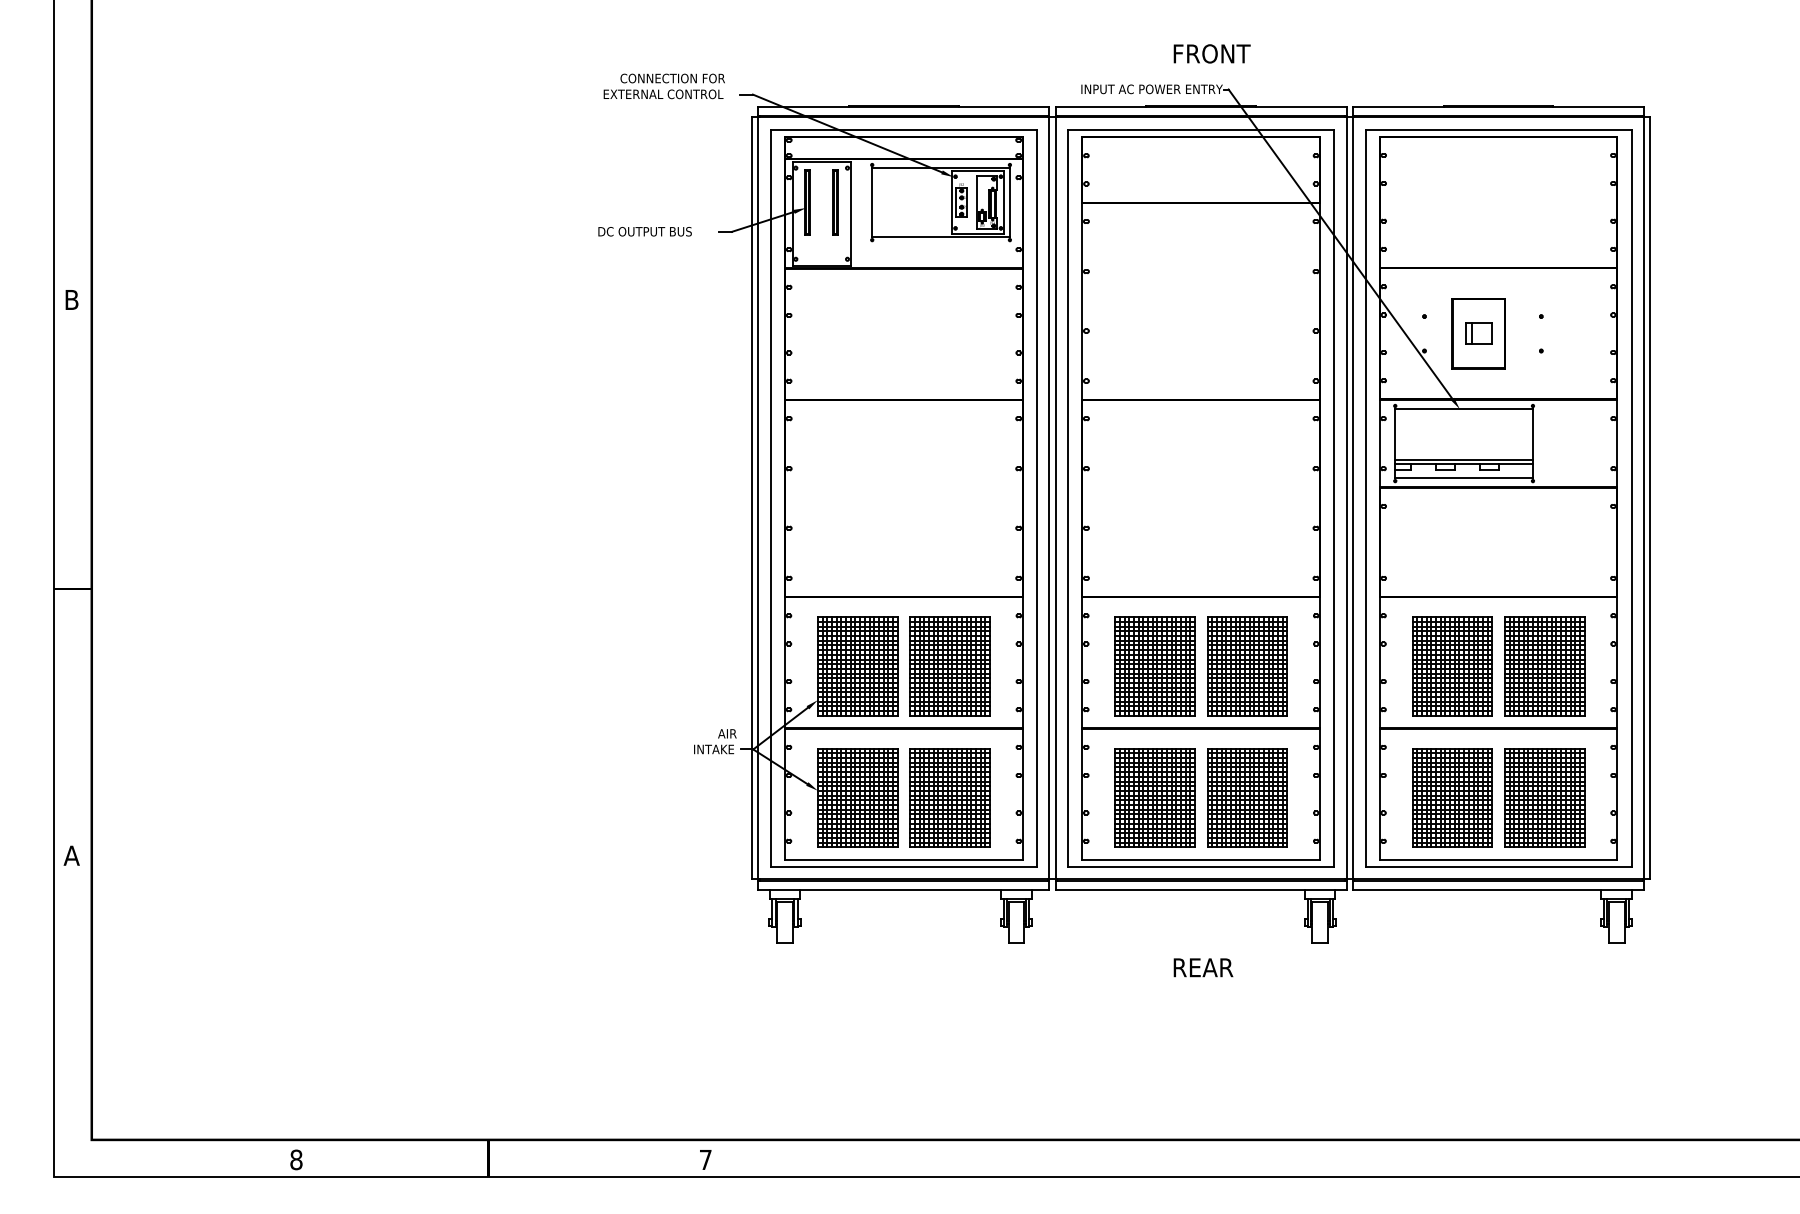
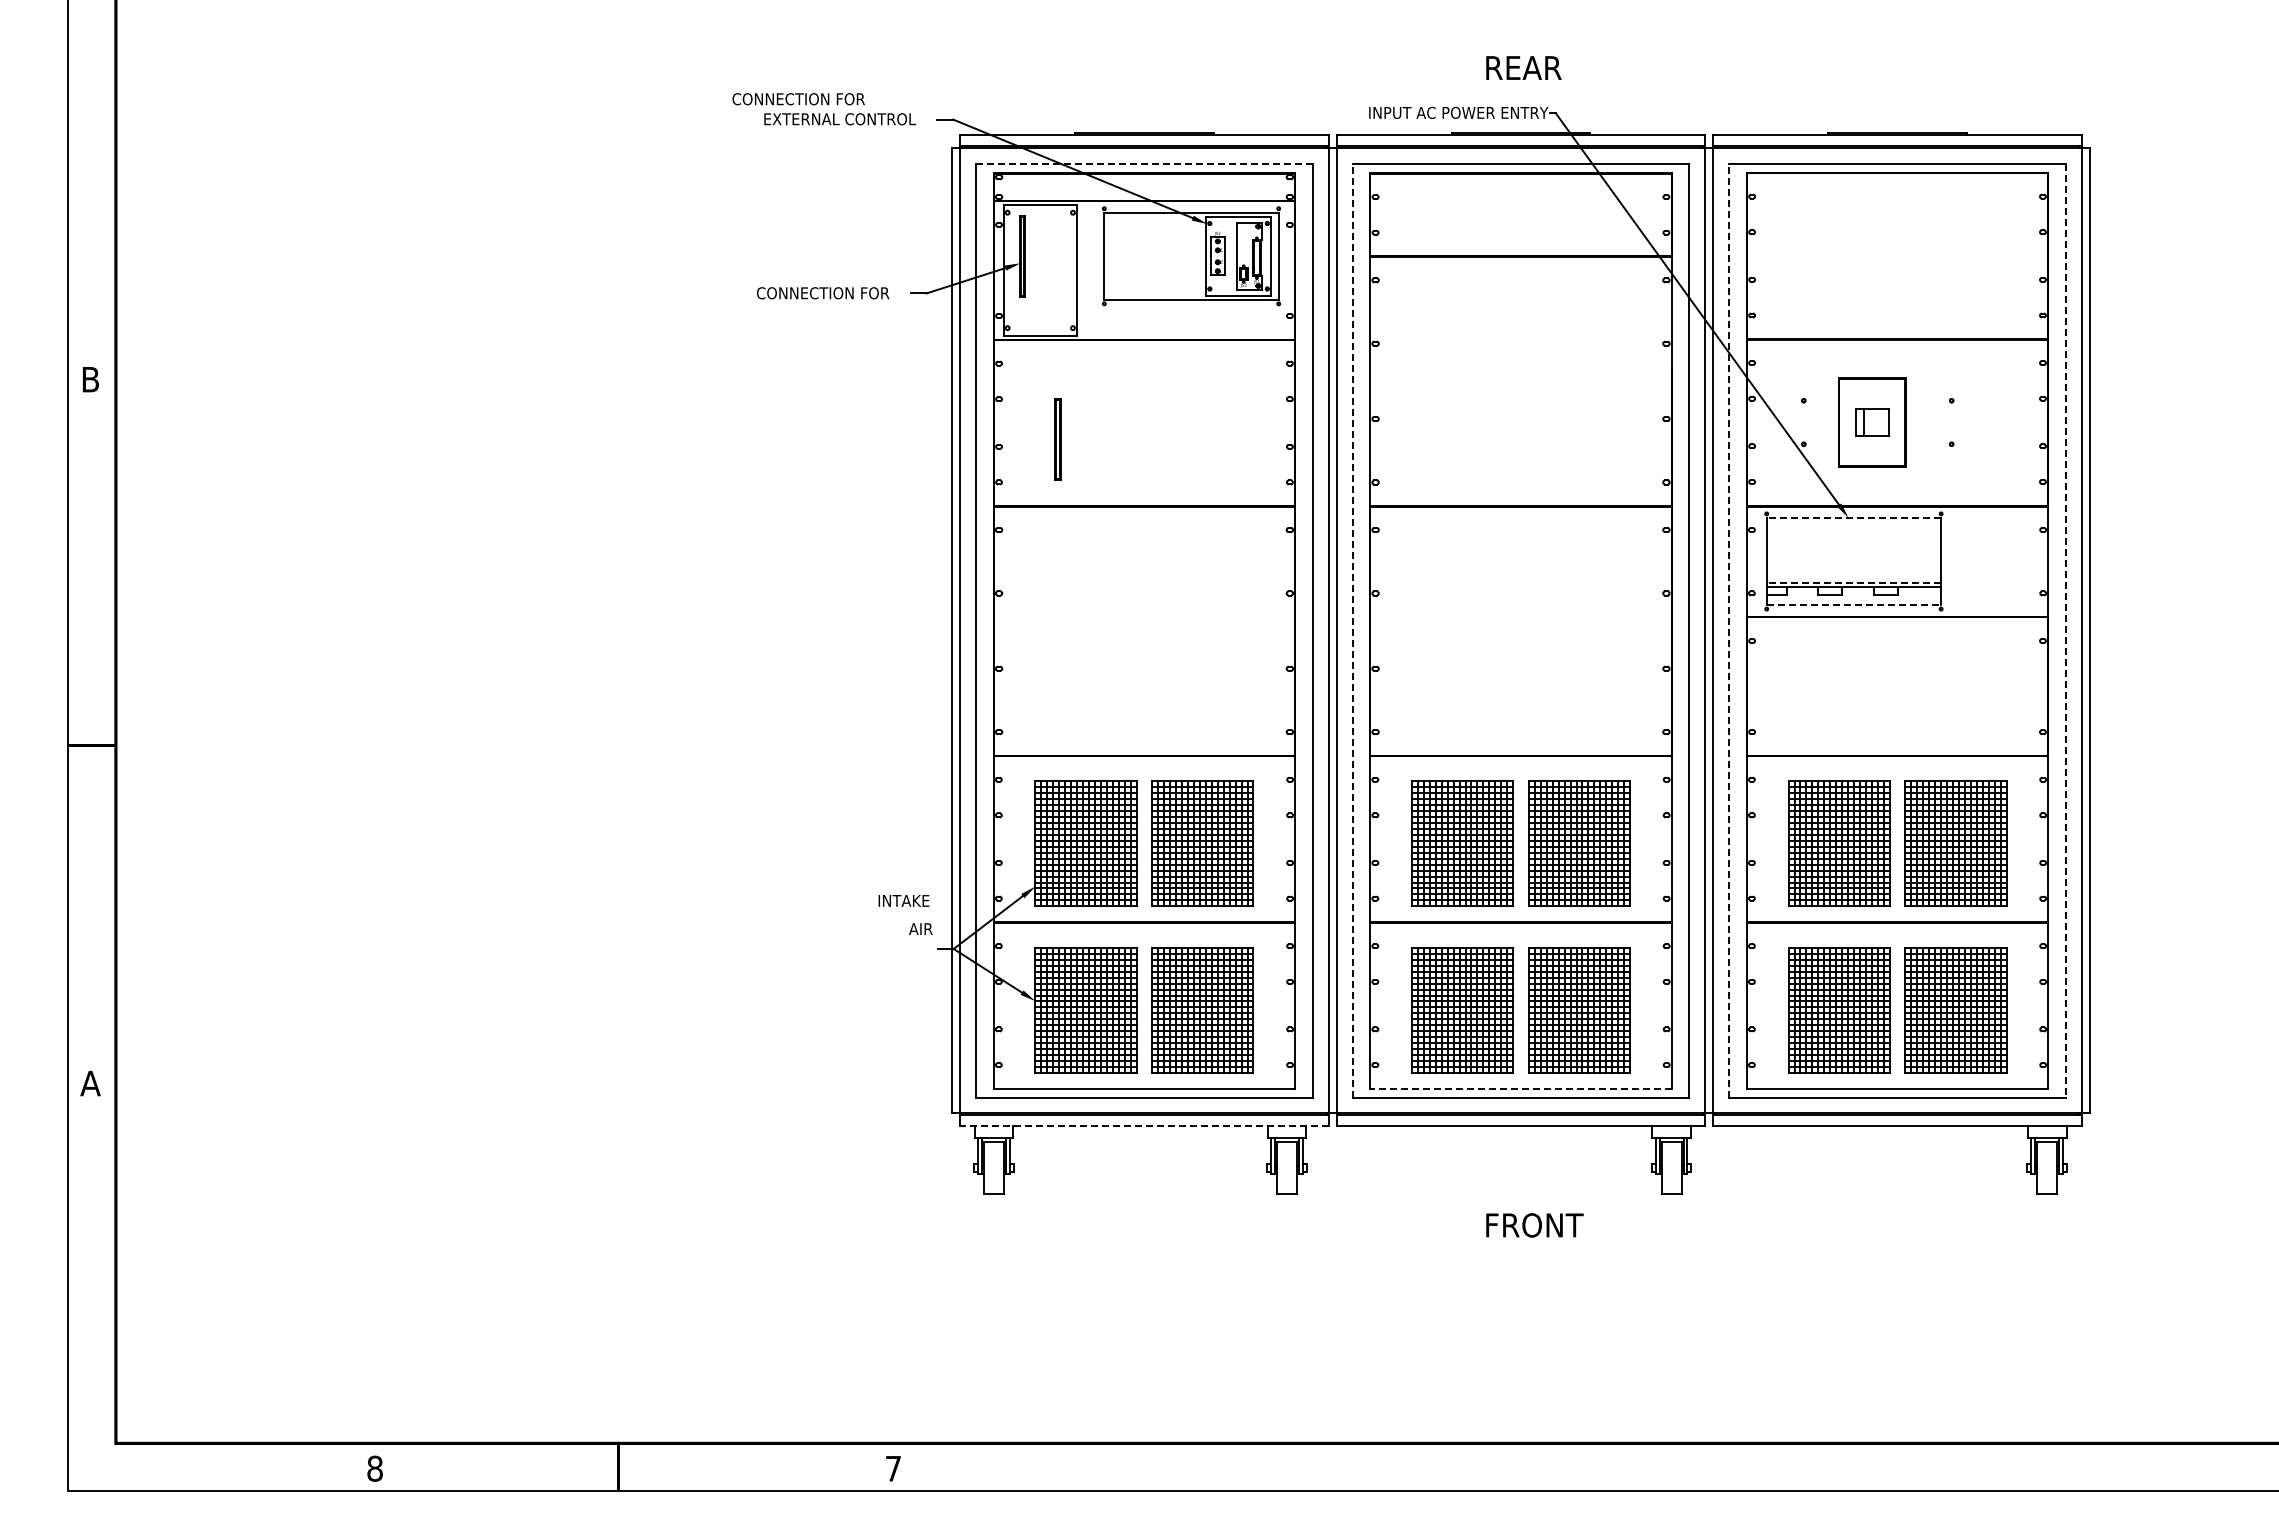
text: (1213, 53) -> (1536, 67), FRONT -> REAR
text: (672, 78) -> (798, 99), moved
line: (903, 130) -> (1143, 164), solid -> dashed
part: (835, 202) -> (1057, 439), moved
text: (649, 231) -> (822, 293), DC OUTPUT BUS -> CONNECTION FOR
line: (1463, 408) -> (1853, 517), solid -> dashed
line: (1463, 460) -> (1853, 582), solid -> dashed
line: (1464, 478) -> (1854, 605), solid -> dashed
line: (1068, 498) -> (1352, 630), solid -> dashed
line: (1365, 498) -> (1729, 630), solid -> dashed
line: (1631, 498) -> (2066, 630), solid -> dashed
text: (713, 749) -> (903, 900), moved
line: (1201, 859) -> (1521, 1088), solid -> dashed
line: (903, 889) -> (1143, 1126), solid -> dashed
text: (1213, 967) -> (1536, 1225), REAR -> FRONT

